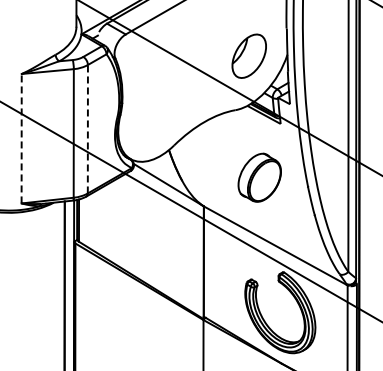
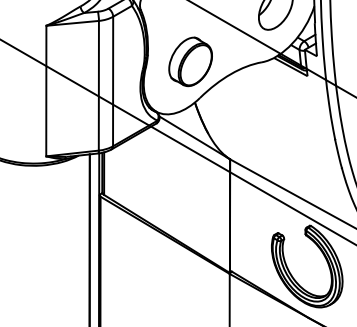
line: (87, 128) -> (112, 80), dashed -> solid
line: (21, 138) -> (46, 90), dashed -> solid
part: (259, 177) -> (190, 61), moved

